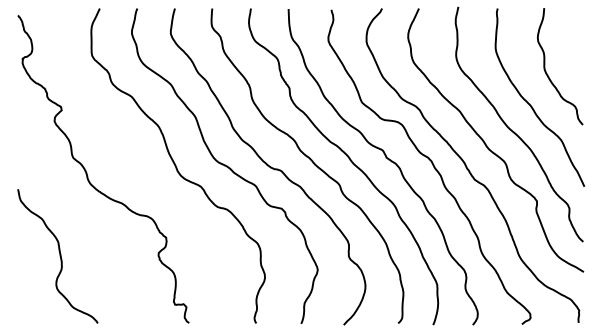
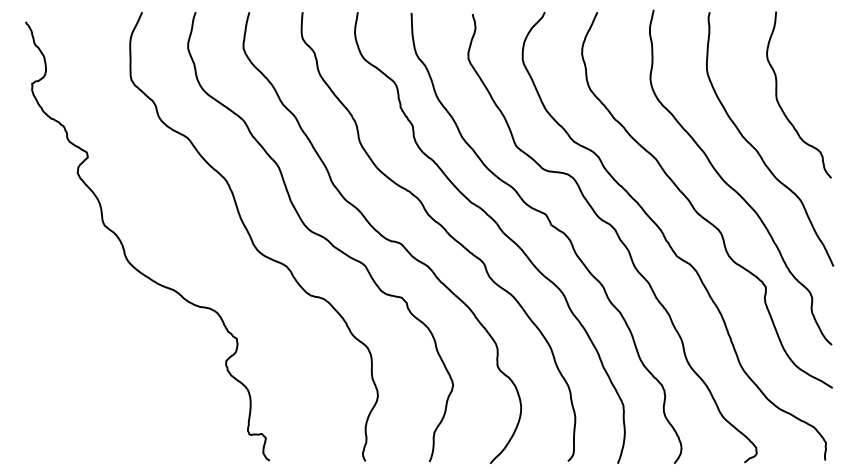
curve: (59, 256) -> (84, 365), removed

